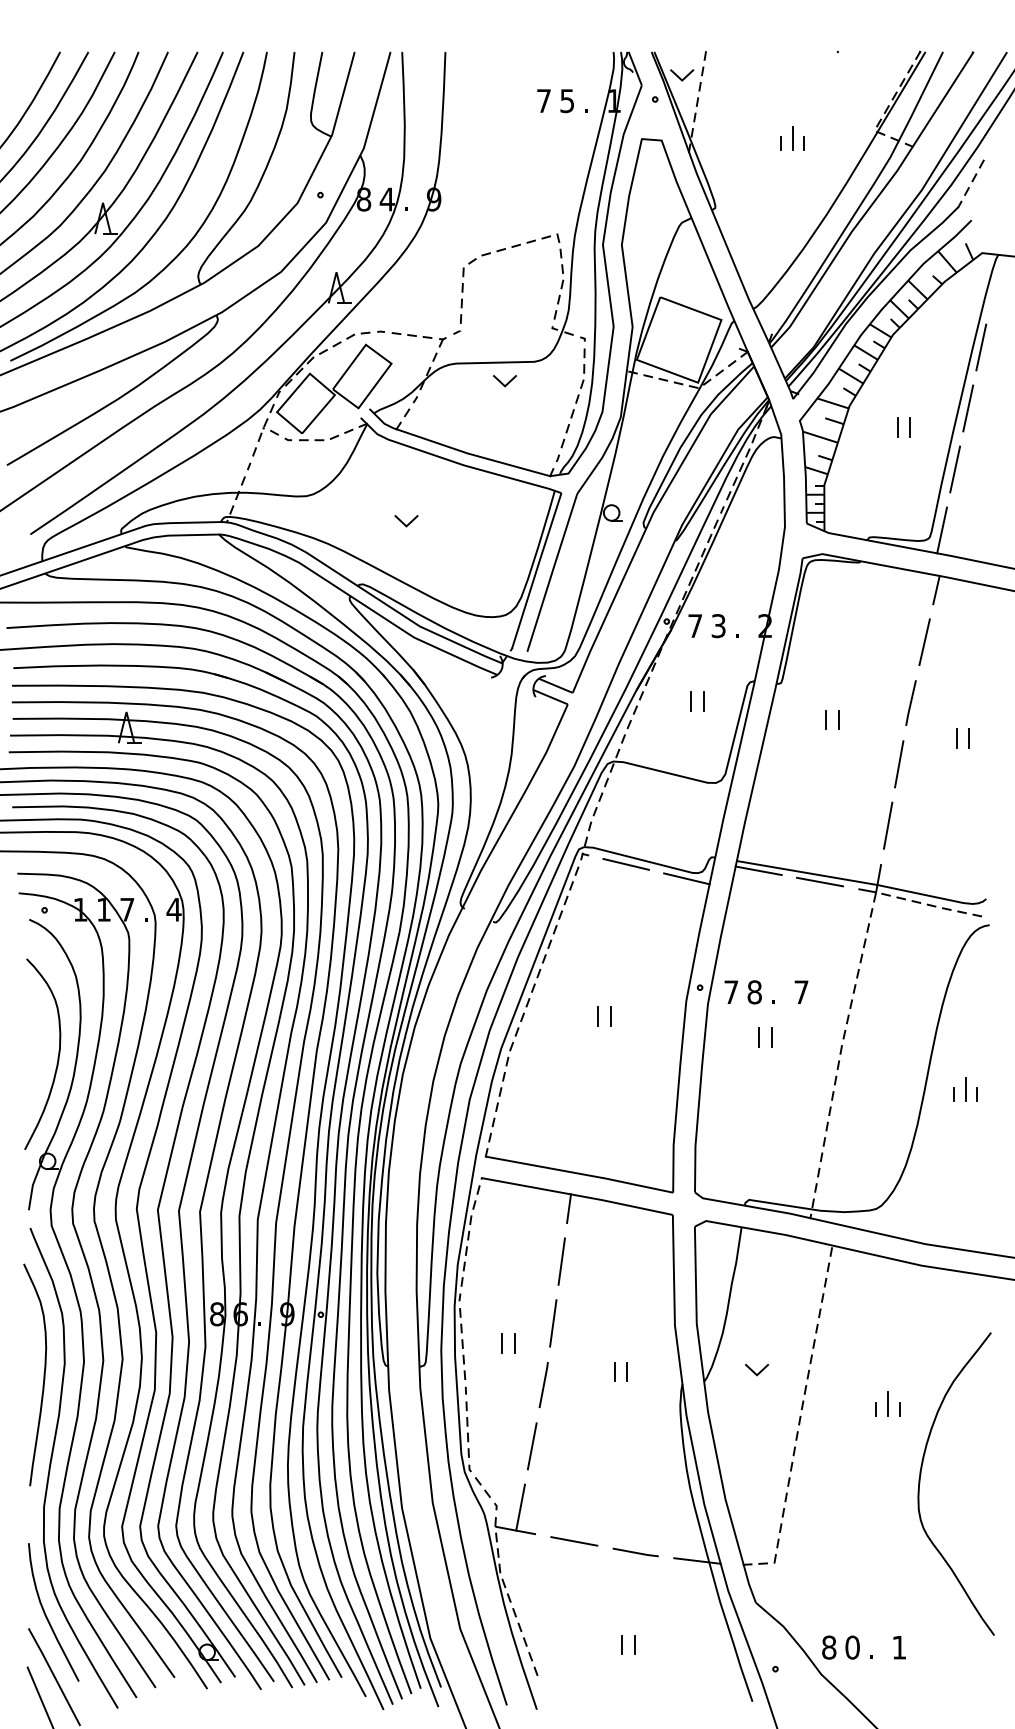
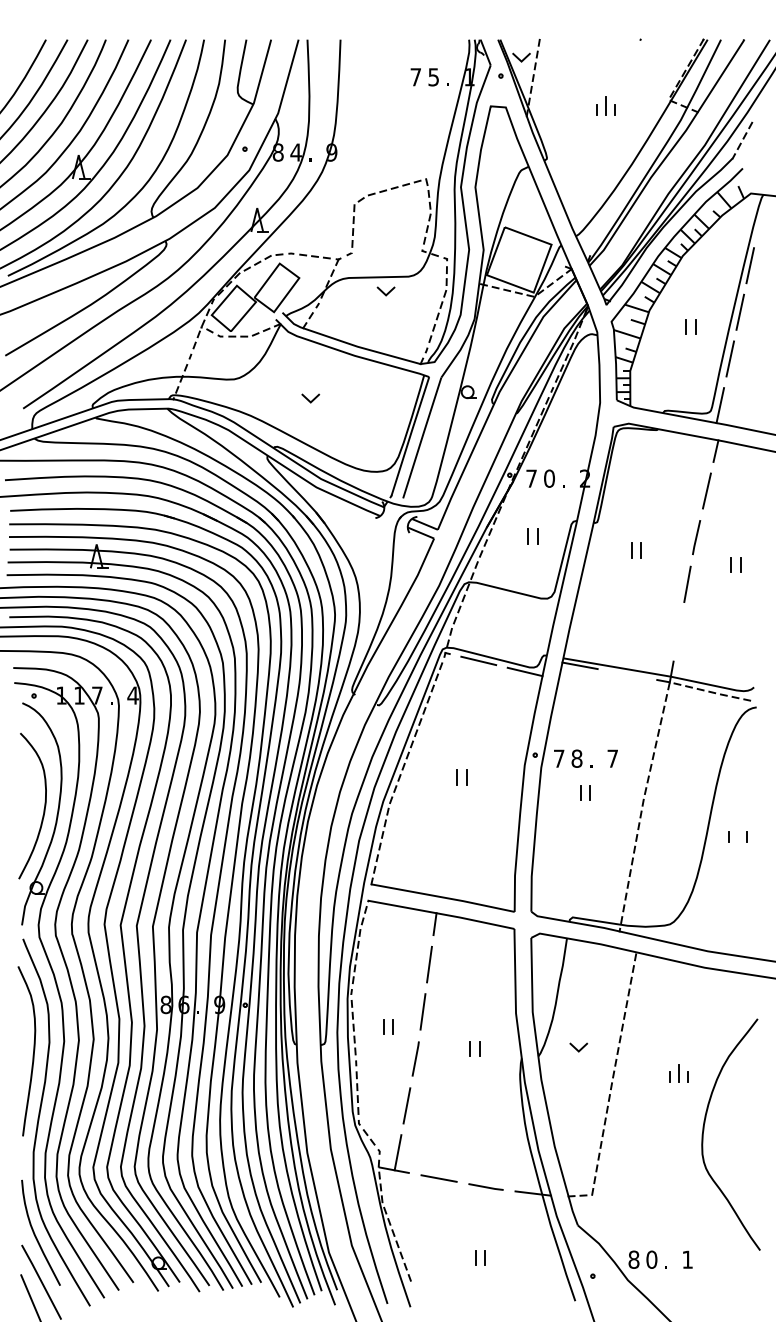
text: (718, 626) -> (549, 479), 3 -> 0
line: (888, 825) -> (679, 631), removed
line: (820, 881) -> (627, 673), removed
line: (965, 1089) -> (738, 833), removed

